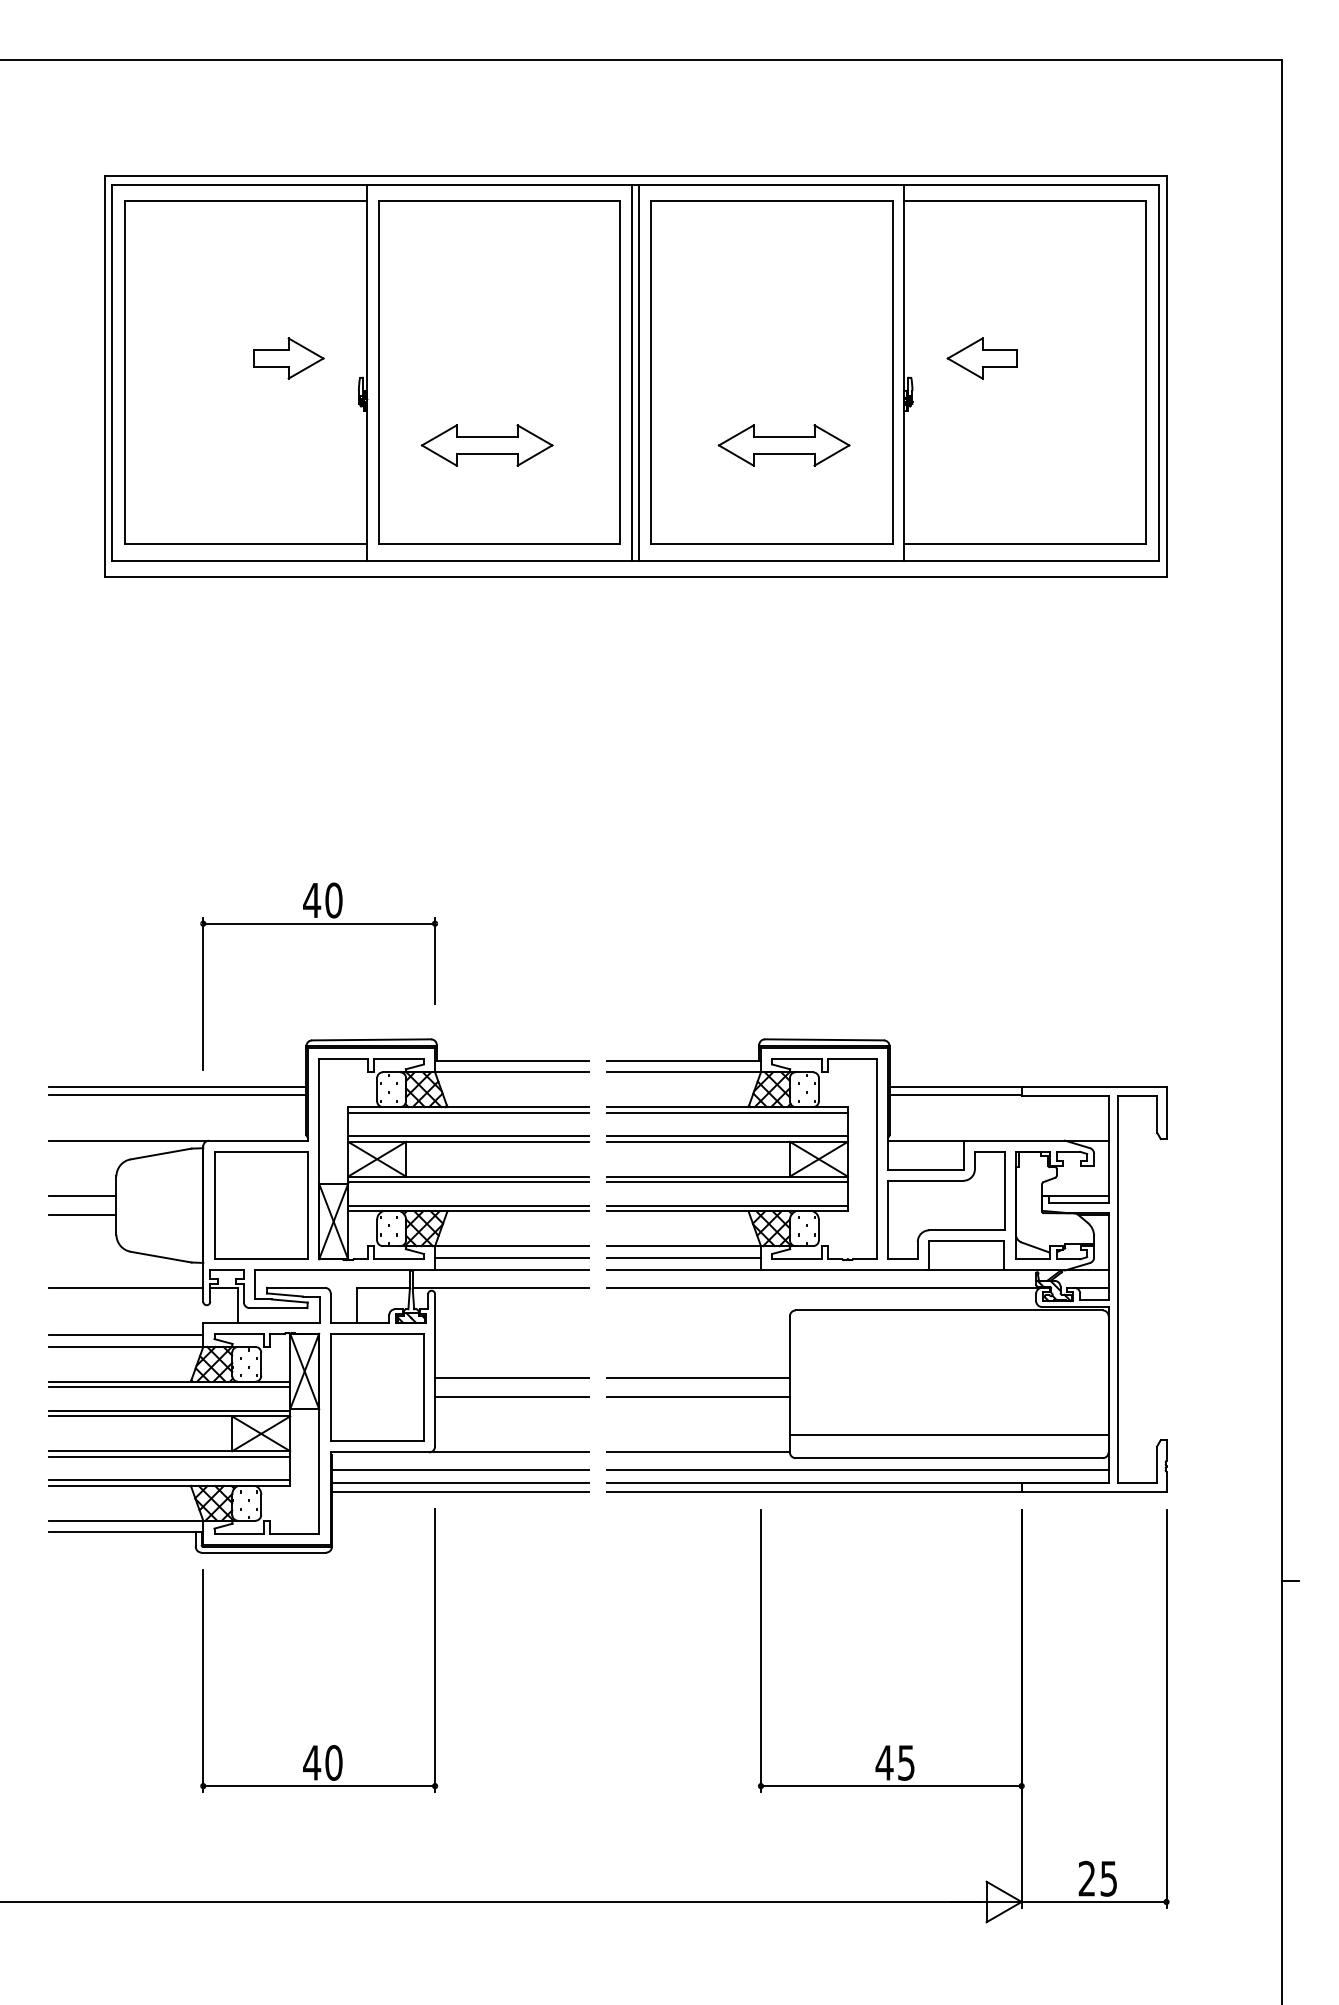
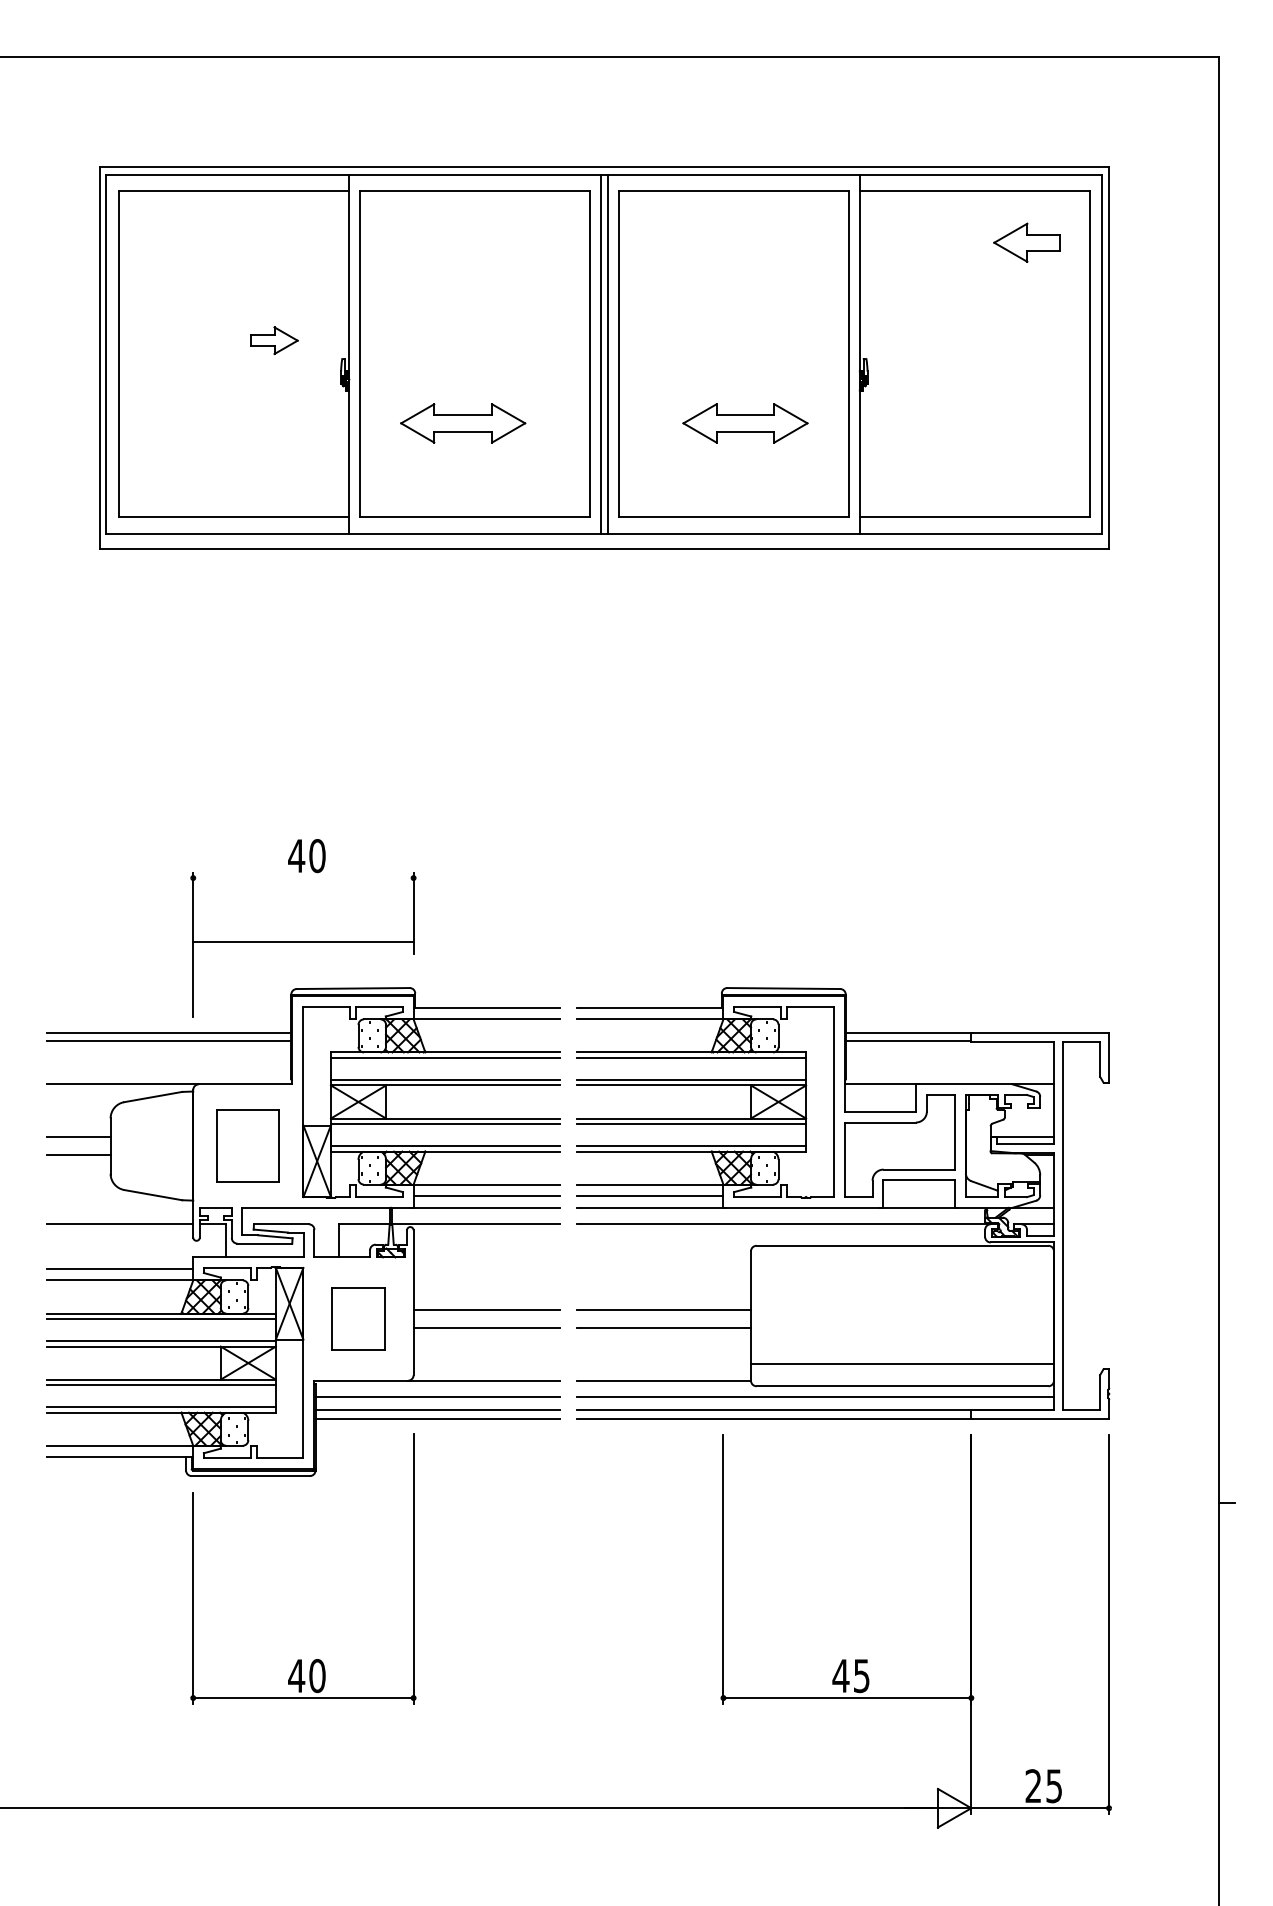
part: (288, 358) -> (274, 340), size x0.7
part: (981, 358) -> (1026, 242), moved
line: (319, 923) -> (303, 941), moved
part: (261, 1205) -> (248, 1146), size x0.7
part: (377, 1387) -> (358, 1319), size x0.6

